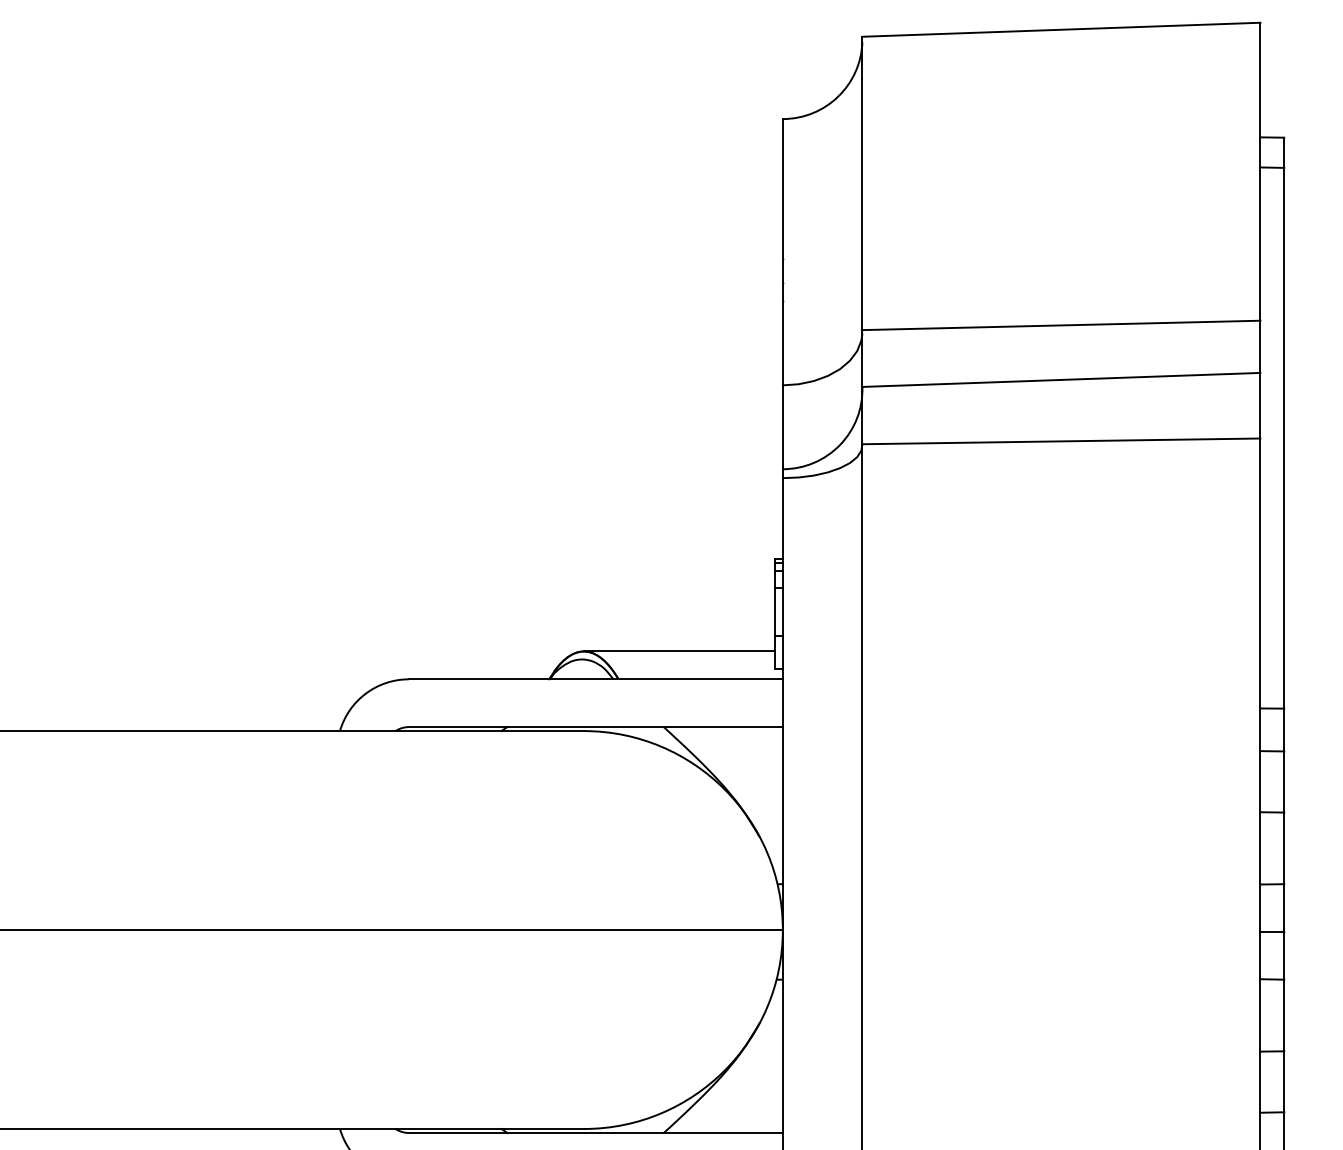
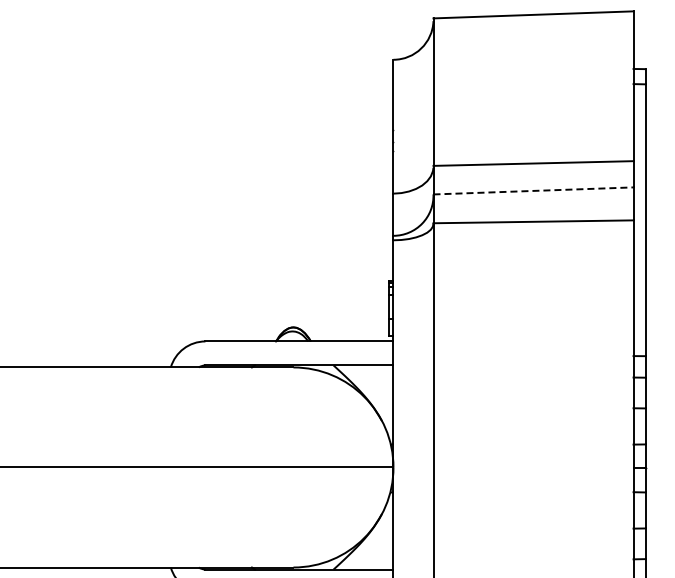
line: (1063, 379) -> (534, 190), solid -> dashed
line: (679, 651) -> (341, 327), removed

